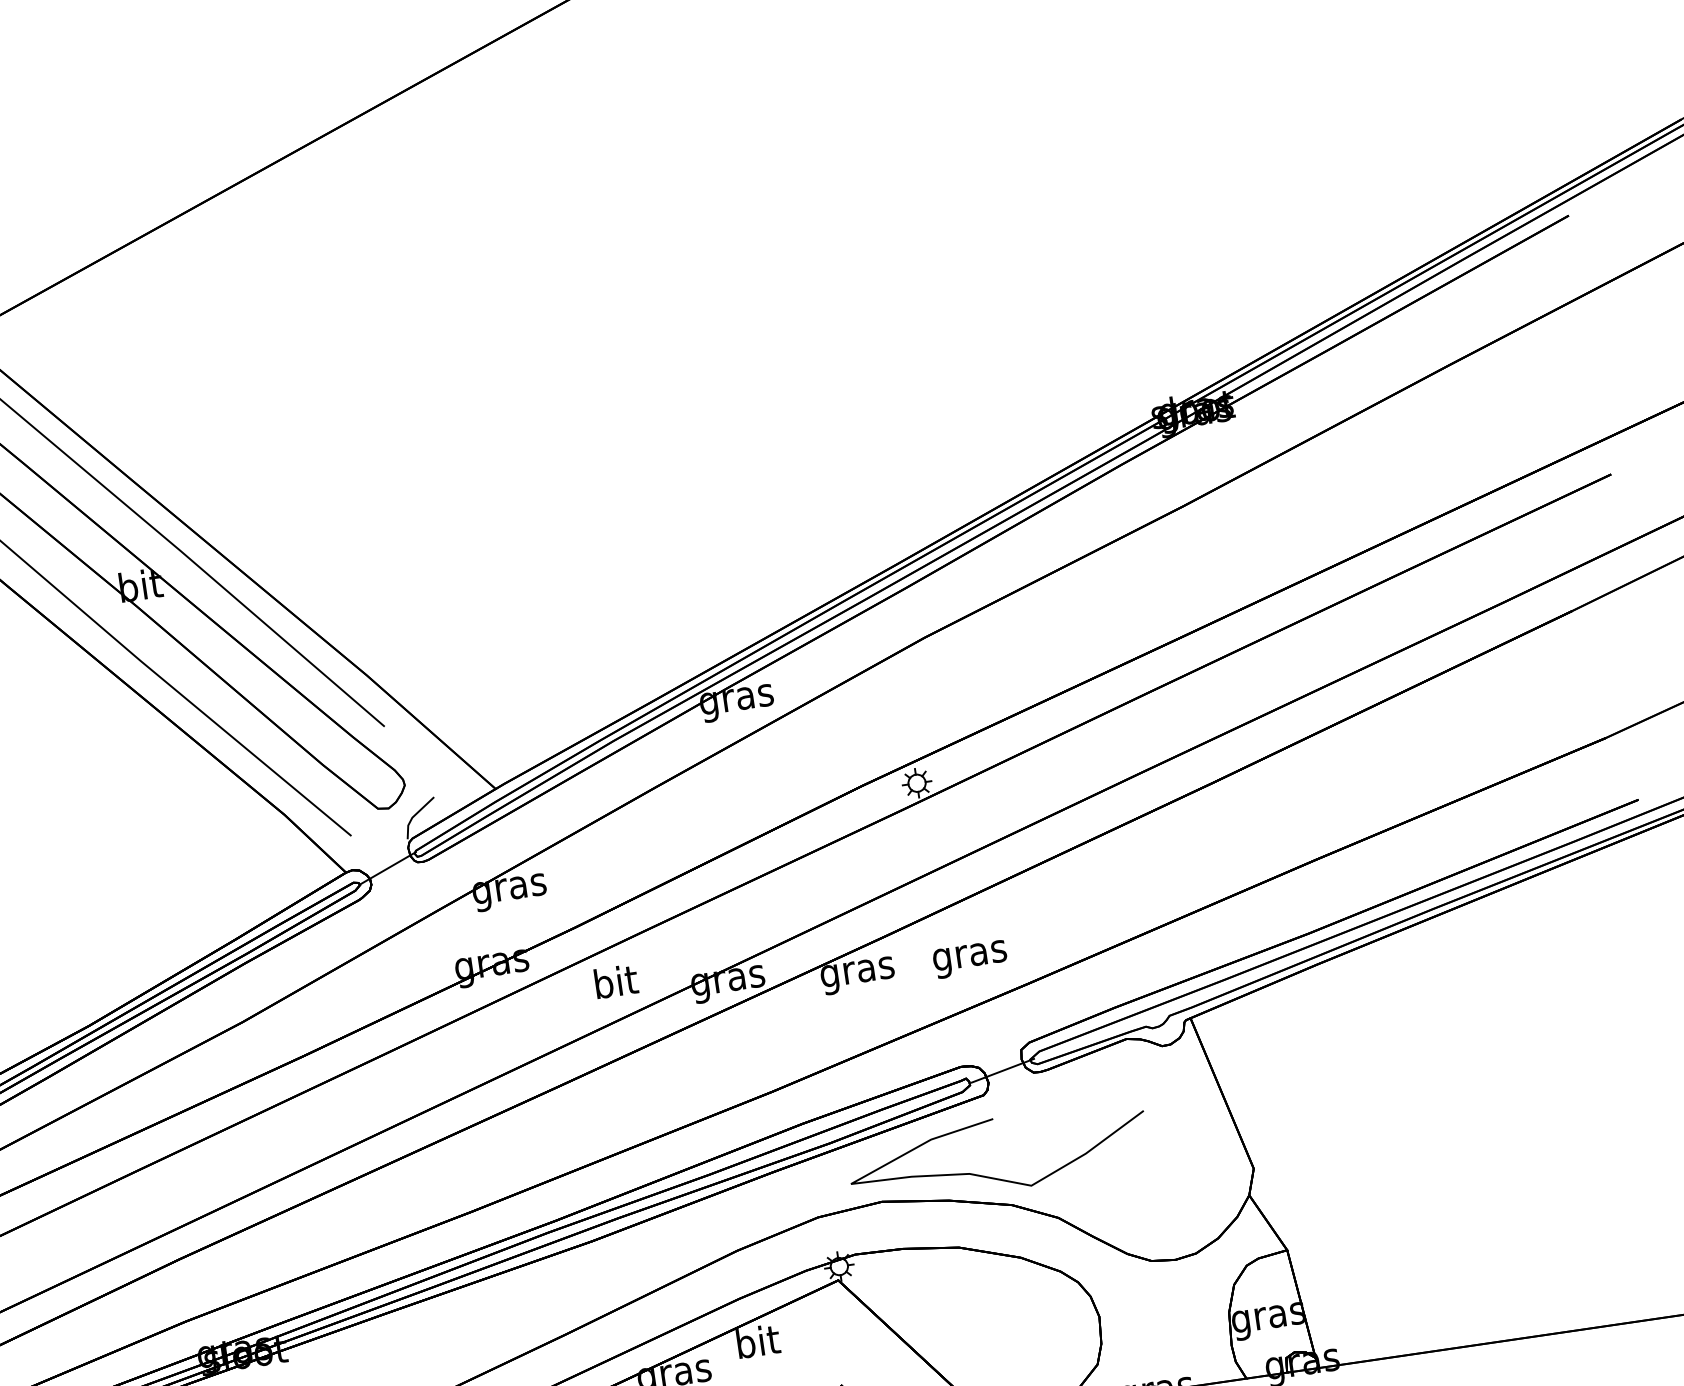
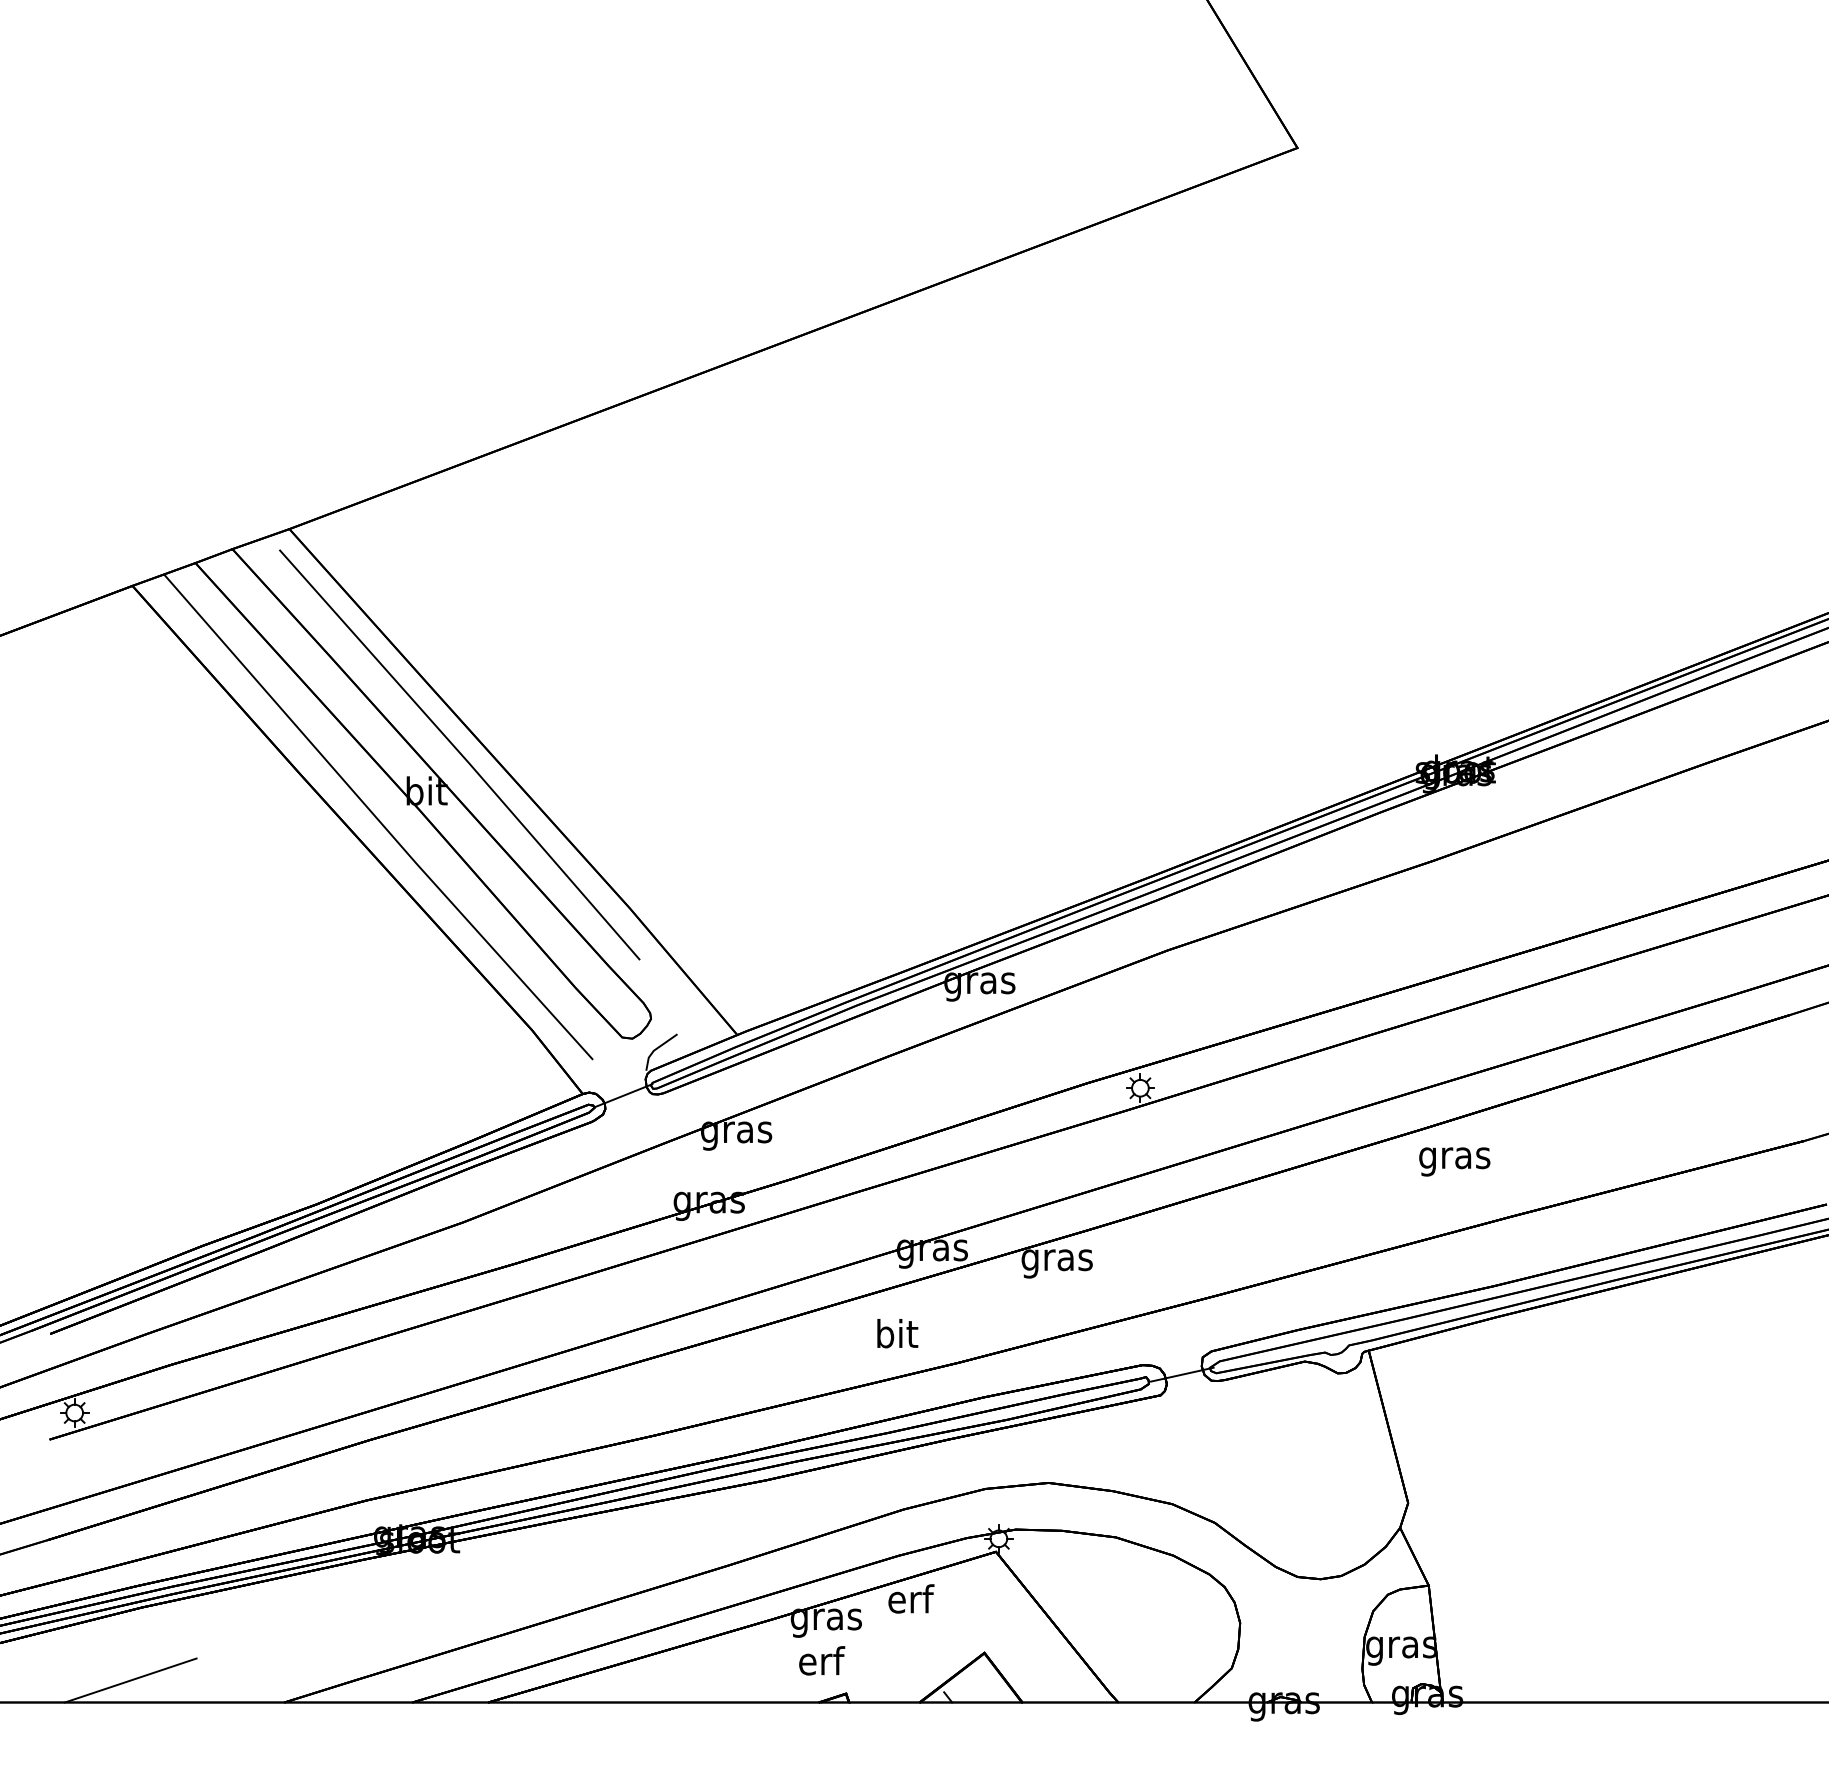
text: (970, 959) -> (1454, 1161), moved
text: (616, 981) -> (897, 1333), moved
curve: (992, 1176) -> (1157, 1474), removed
text: (758, 1340) -> (911, 1598), bit -> erf

